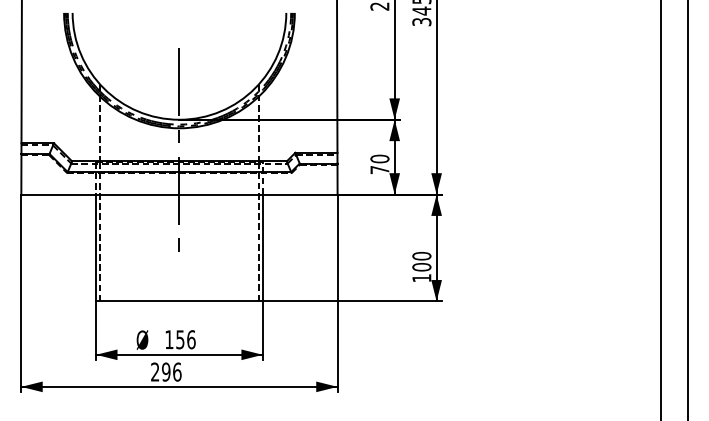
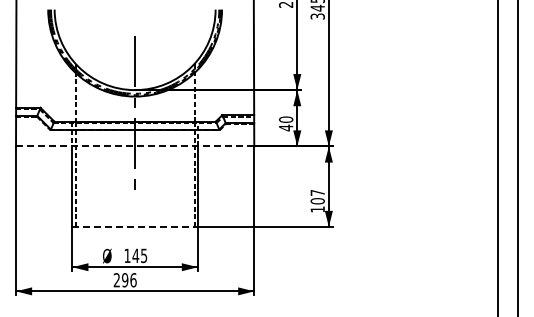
text: (380, 169) -> (286, 127), 70 -> 40
line: (178, 194) -> (134, 146), solid -> dashed
text: (421, 255) -> (317, 192), 100 -> 107
line: (179, 300) -> (135, 226), solid -> dashed
text: (185, 339) -> (139, 255), 156 -> 145

